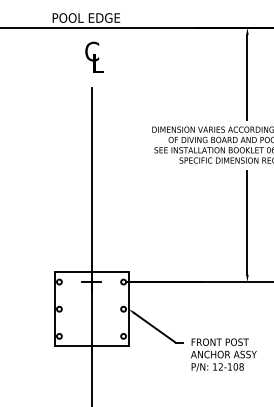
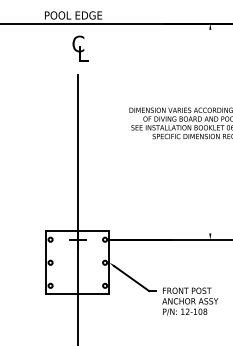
line: (247, 76) -> (210, 65), removed
line: (247, 222) -> (210, 189), removed

